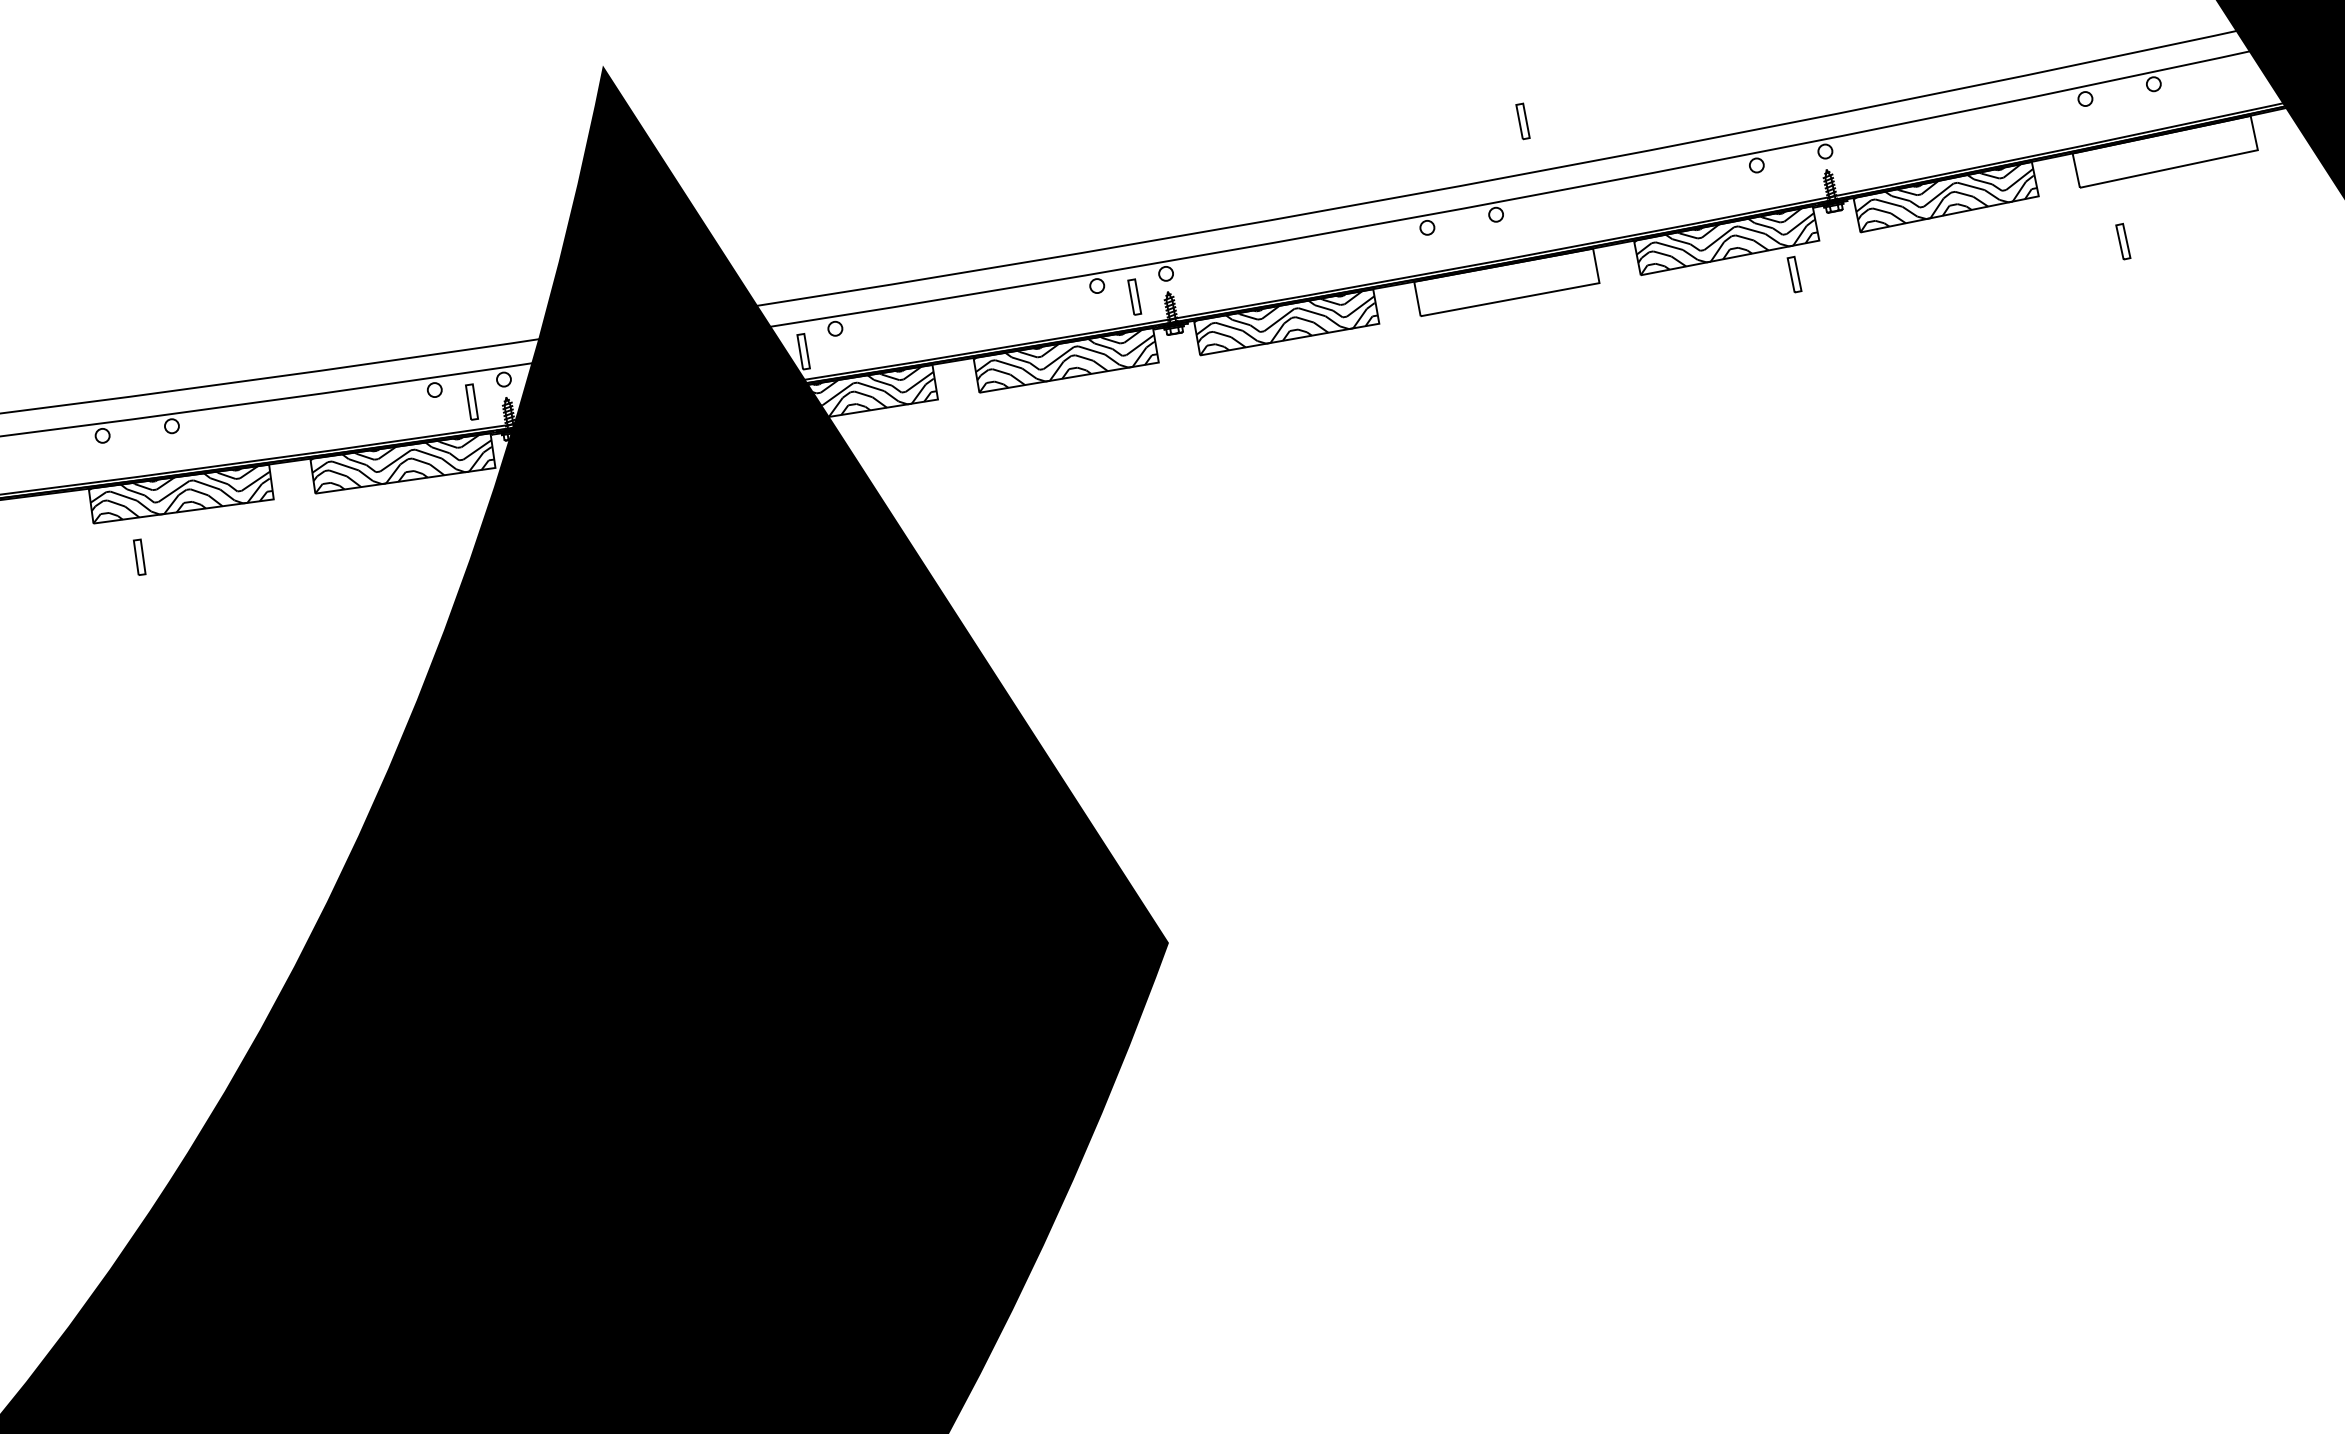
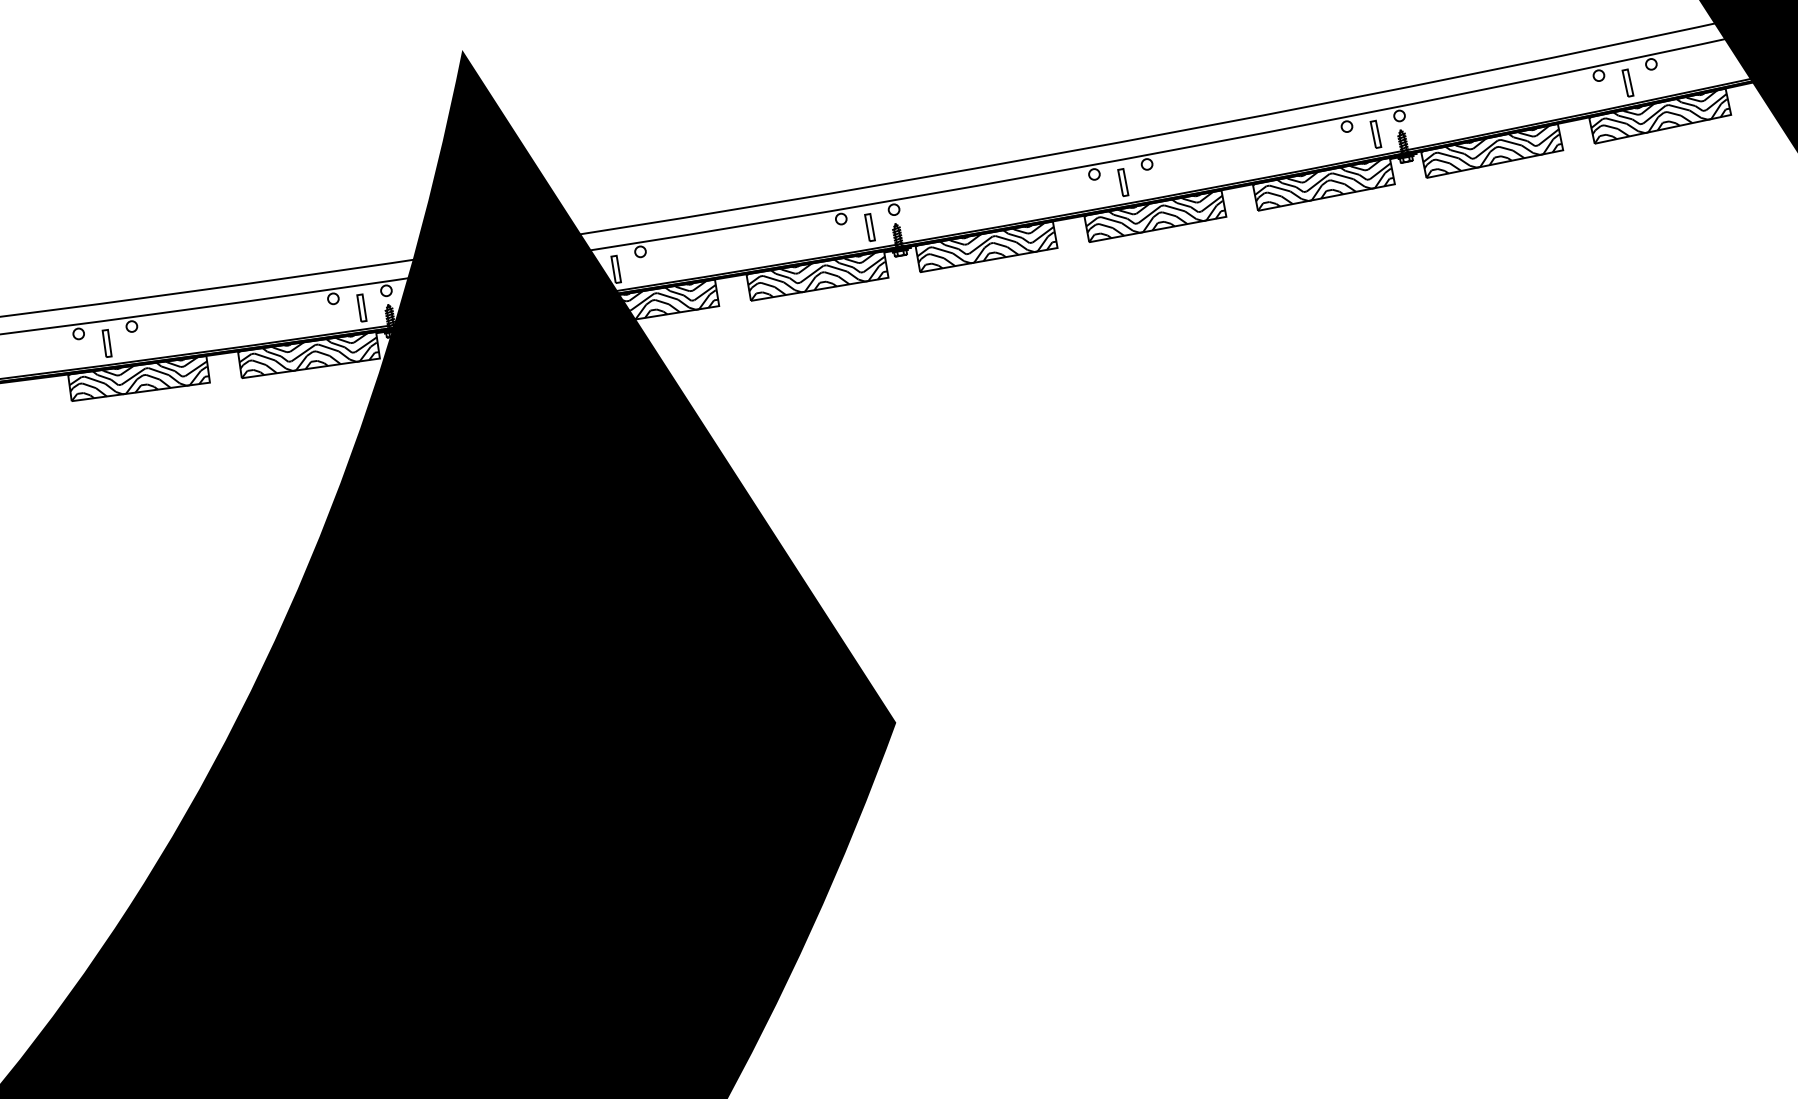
part: (1522, 121) -> (1122, 182), moved
hatch: (2164, 152) -> (1659, 116), added
part: (2123, 241) -> (1628, 82), moved
part: (1794, 274) -> (1375, 134), moved
hatch: (1505, 283) -> (1154, 217), added
part: (139, 556) -> (106, 342), moved

